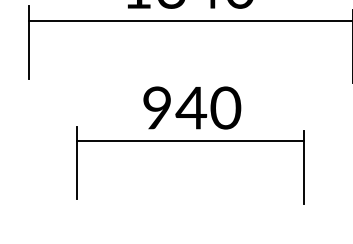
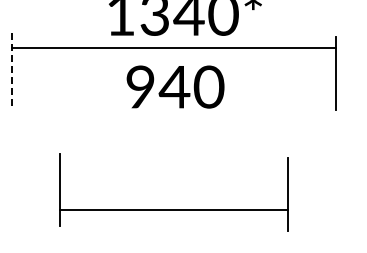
line: (28, 42) -> (11, 69), solid -> dashed
text: (192, 107) -> (175, 86), moved
line: (190, 141) -> (173, 209), moved

